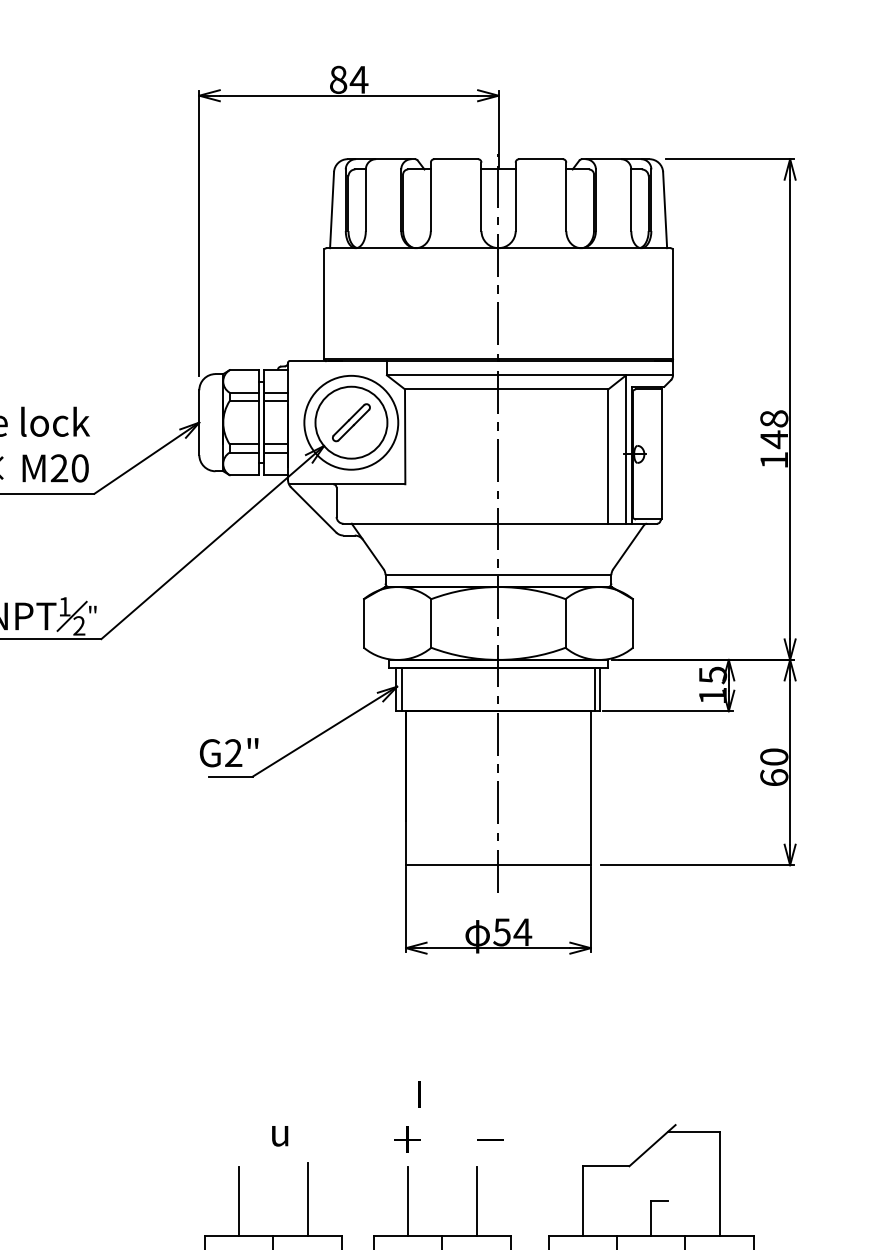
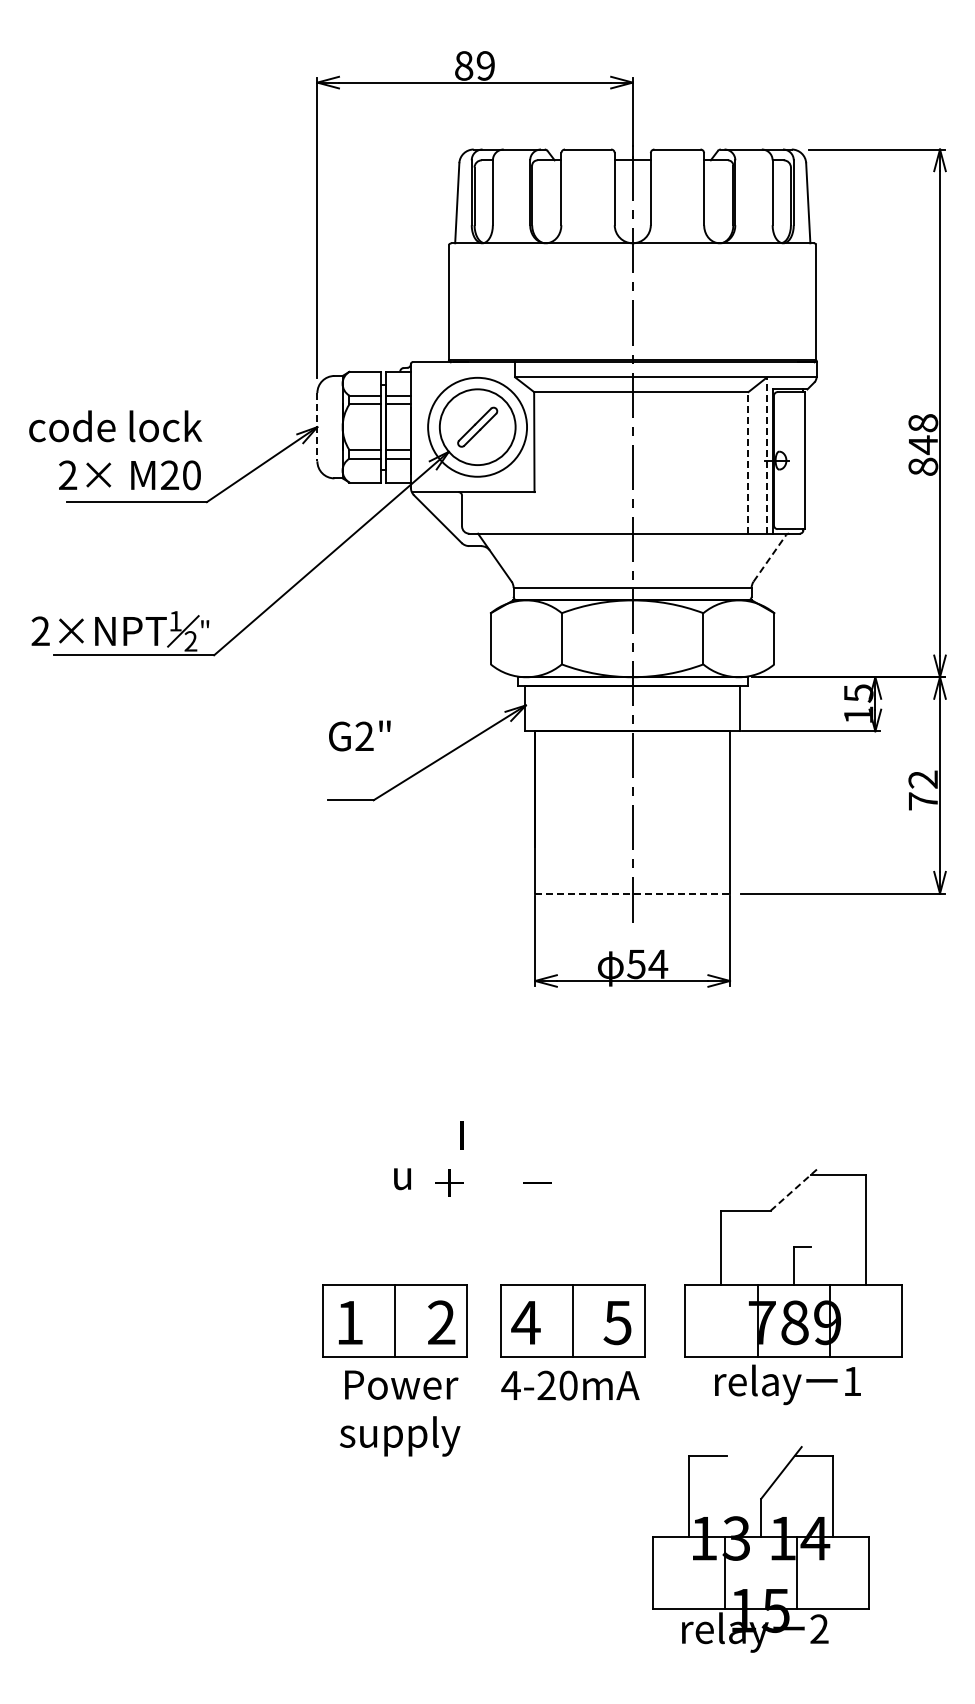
text: (358, 79) -> (485, 65), 84 -> 89
line: (199, 422) -> (317, 427), solid -> dashed
line: (626, 449) -> (767, 455), solid -> dashed
line: (608, 456) -> (748, 462), solid -> dashed
text: (774, 459) -> (923, 466), 148 -> 848
line: (629, 547) -> (770, 558), solid -> dashed
line: (401, 689) -> (530, 708), removed
line: (595, 689) -> (734, 708), removed
text: (228, 752) -> (359, 735), moved
text: (774, 767) -> (923, 790), 60 -> 72
line: (499, 865) -> (633, 893), solid -> dashed
text: (448, 1116) -> (493, 1158), moved
line: (652, 1146) -> (794, 1189), solid -> dashed
line: (307, 1199) -> (431, 1245), removed
line: (239, 1201) -> (359, 1247), removed
line: (476, 1201) -> (609, 1247), removed
line: (408, 1202) -> (537, 1248), removed

